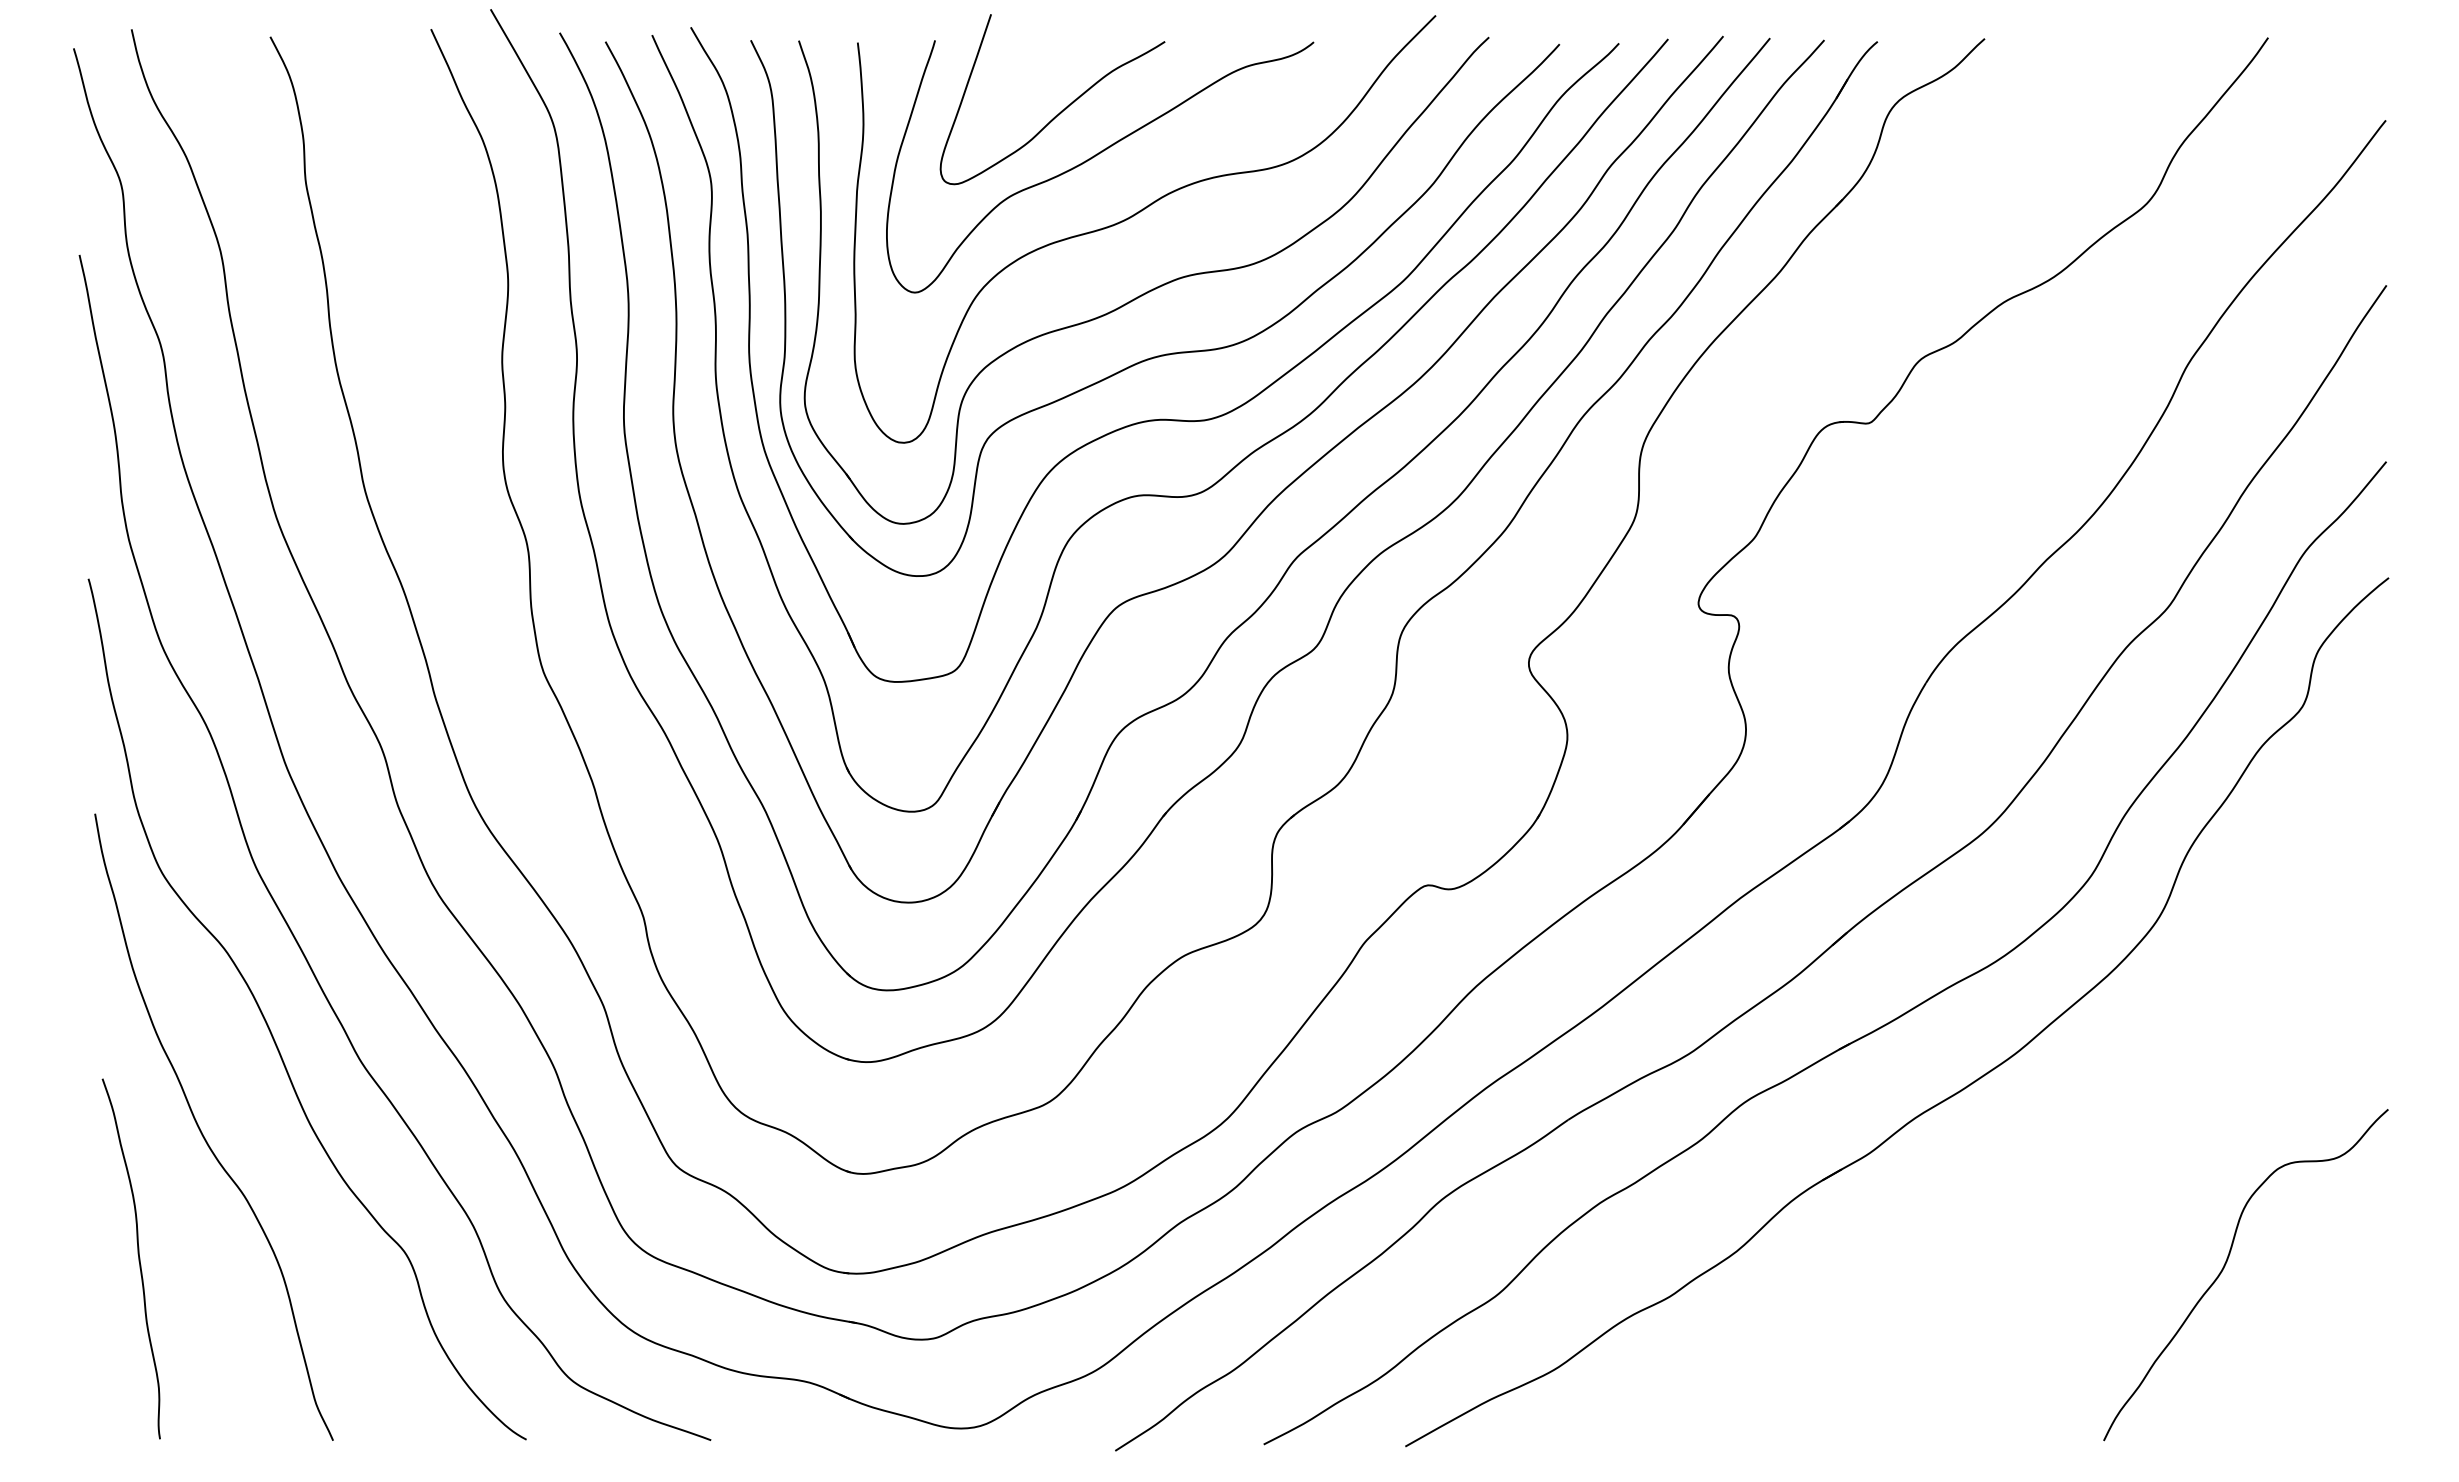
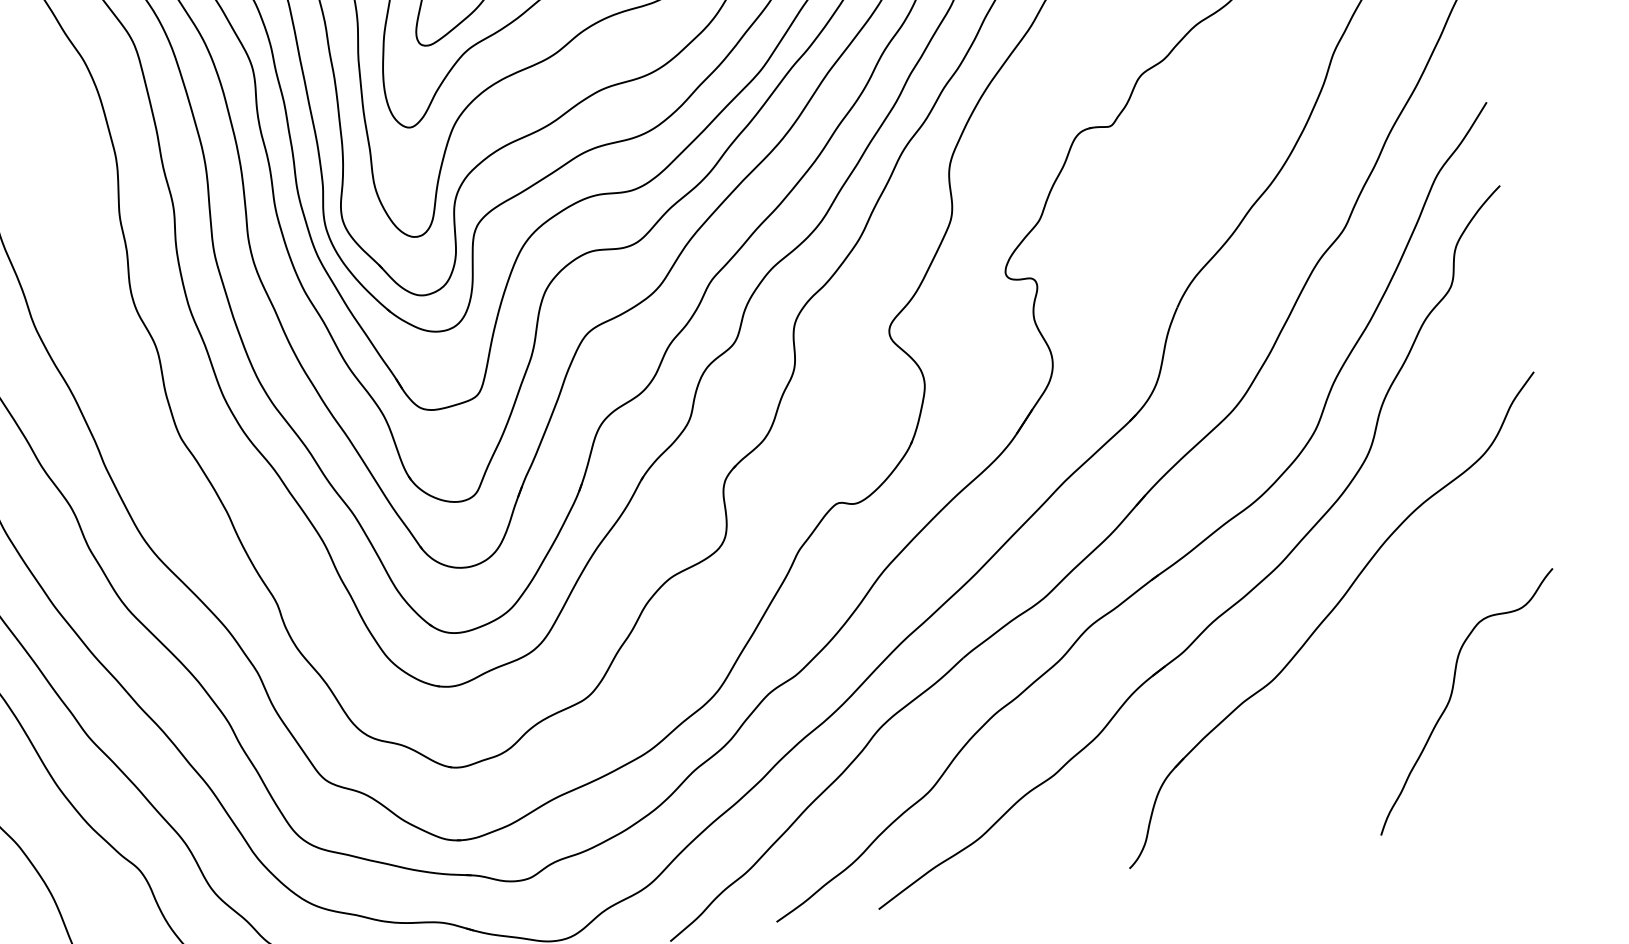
part: (2074, 1131) -> (1329, 615), added

